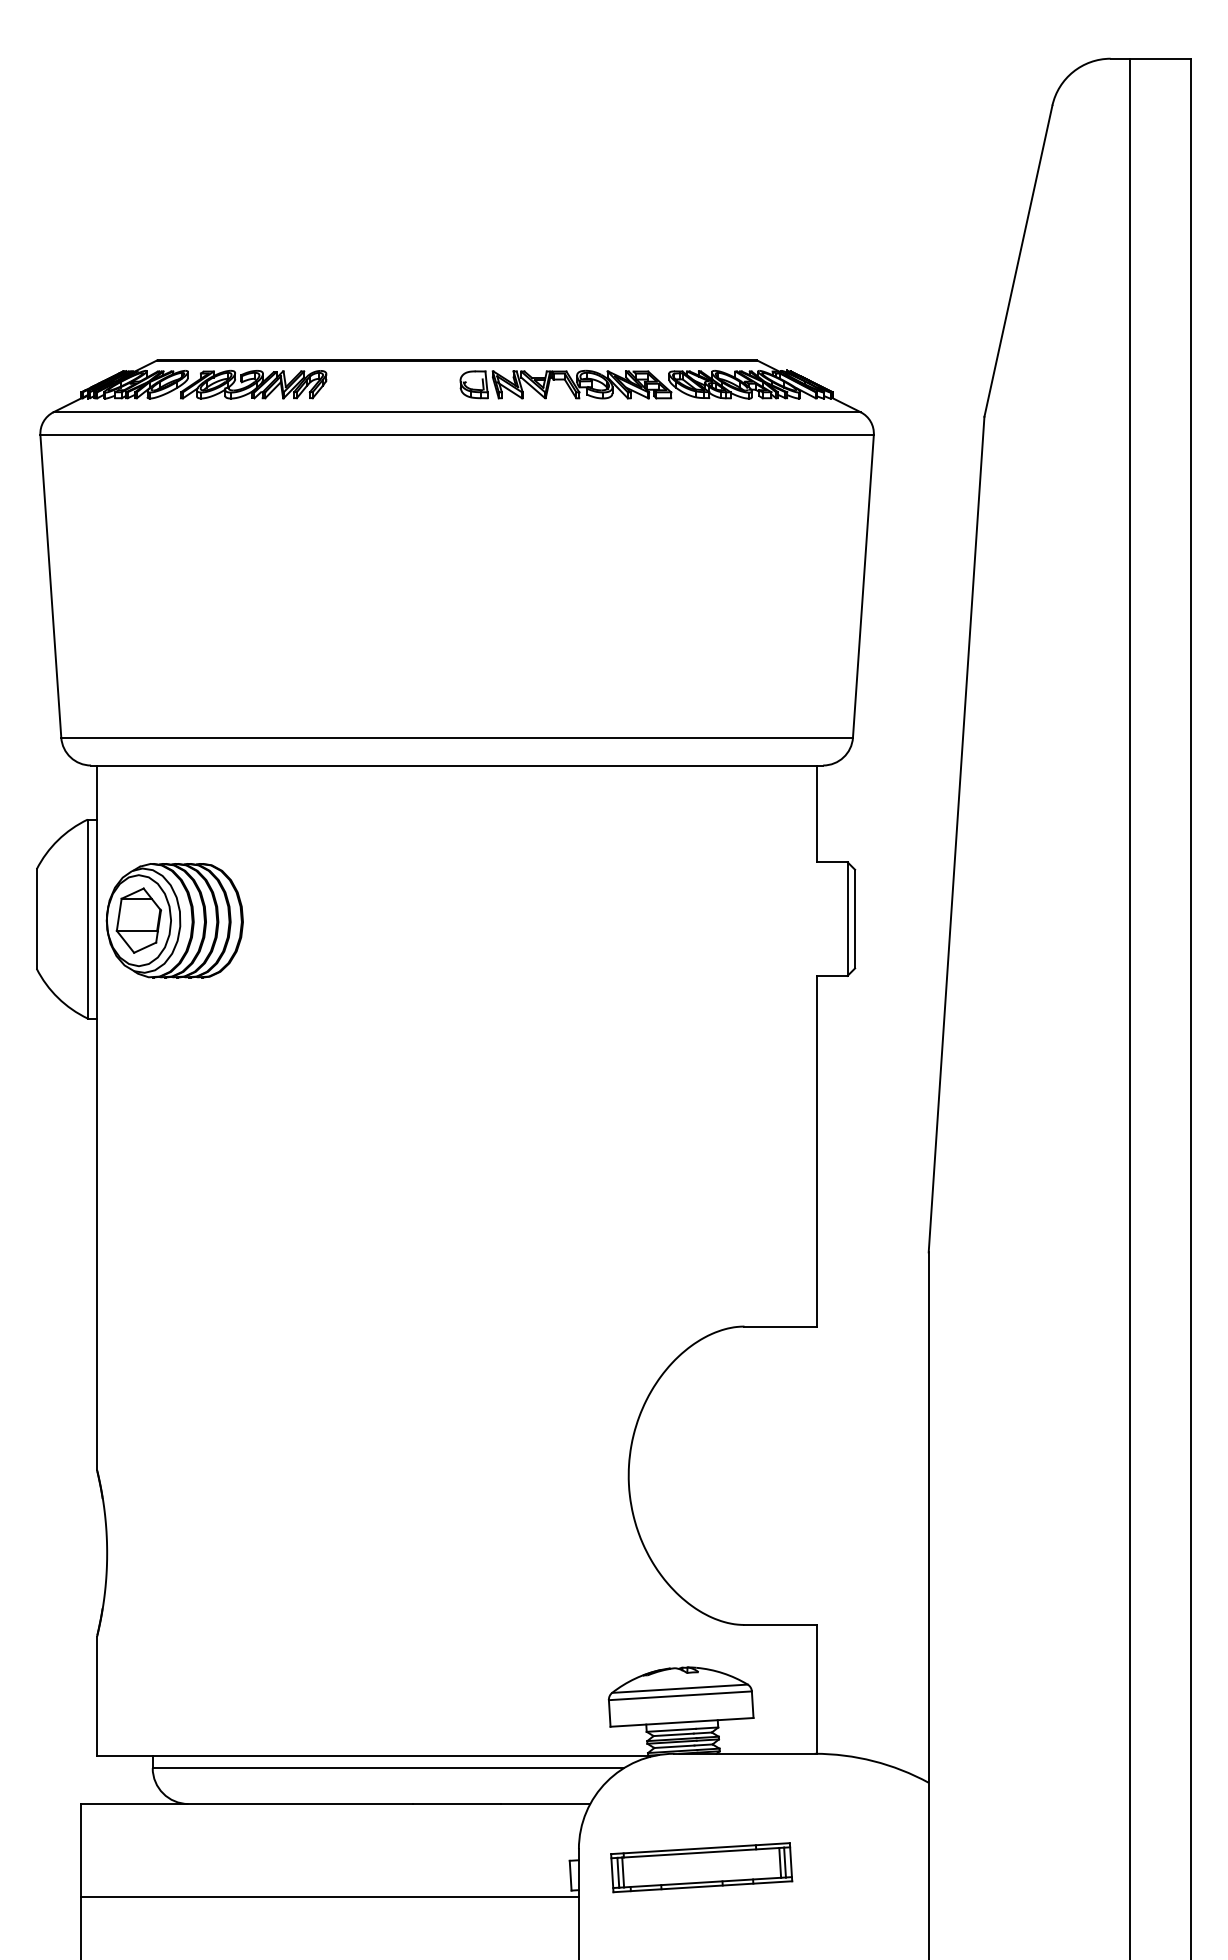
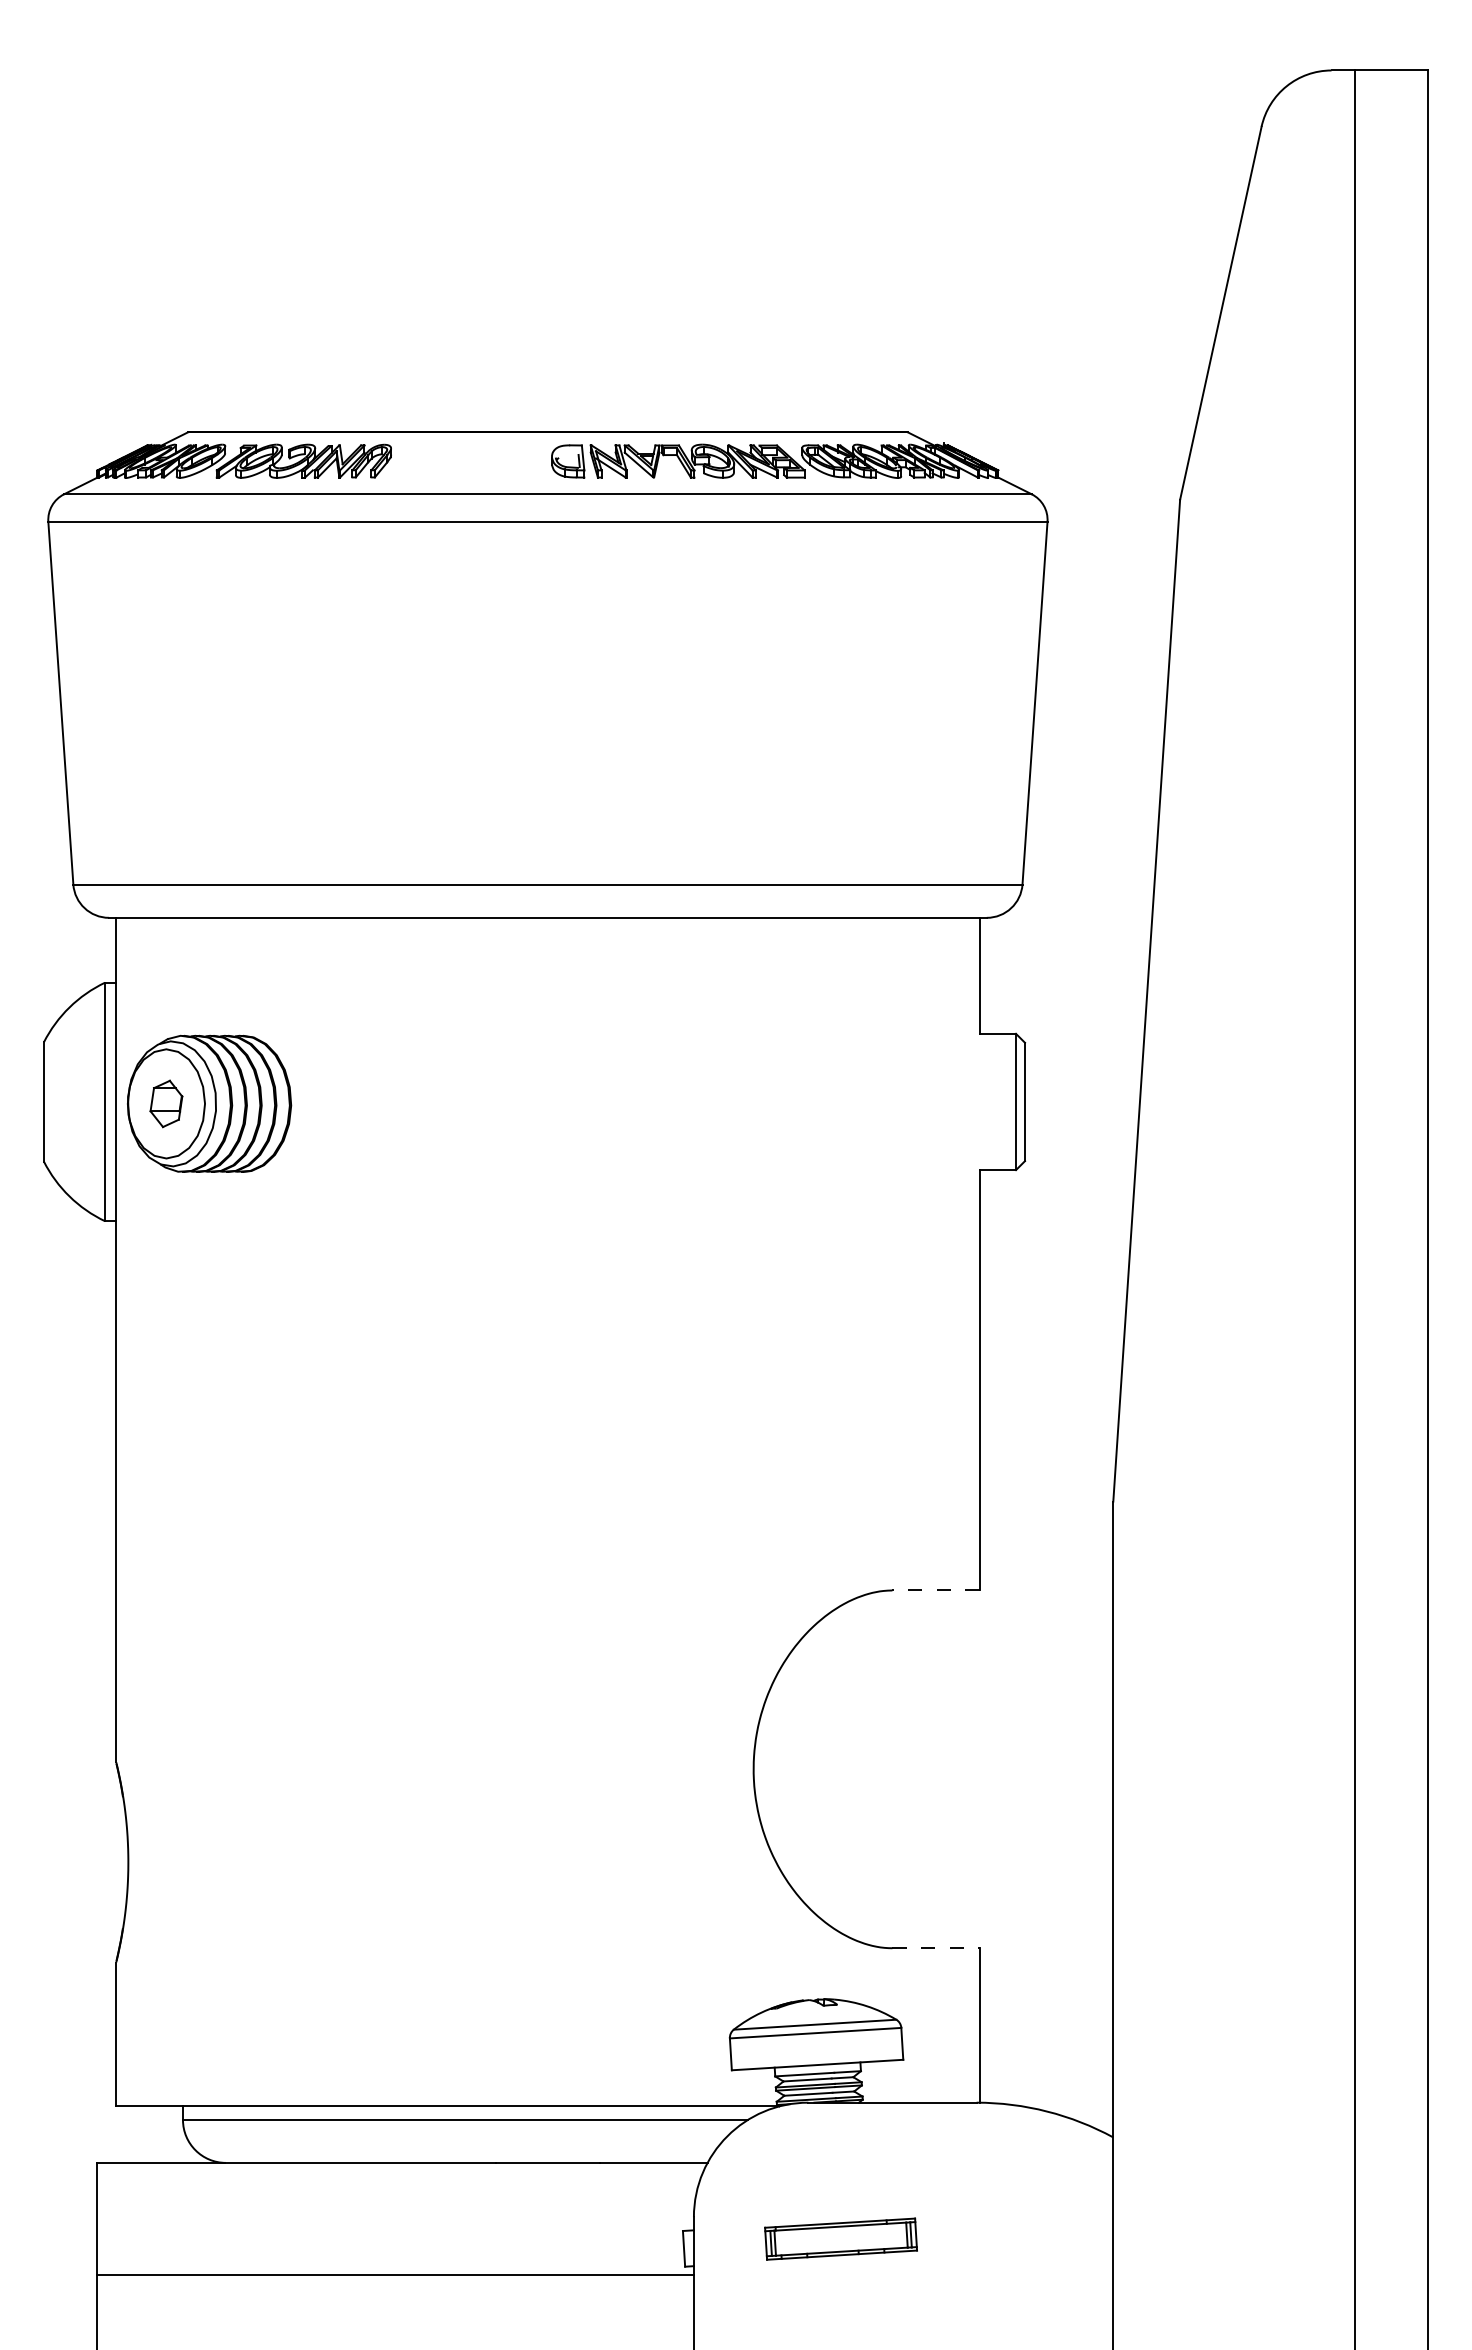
part: (138, 920) -> (166, 1103), size x0.6
line: (781, 1326) -> (936, 1590), solid -> dashed
line: (781, 1625) -> (936, 1948), solid -> dashed
part: (701, 1867) -> (840, 2238), size x0.7

